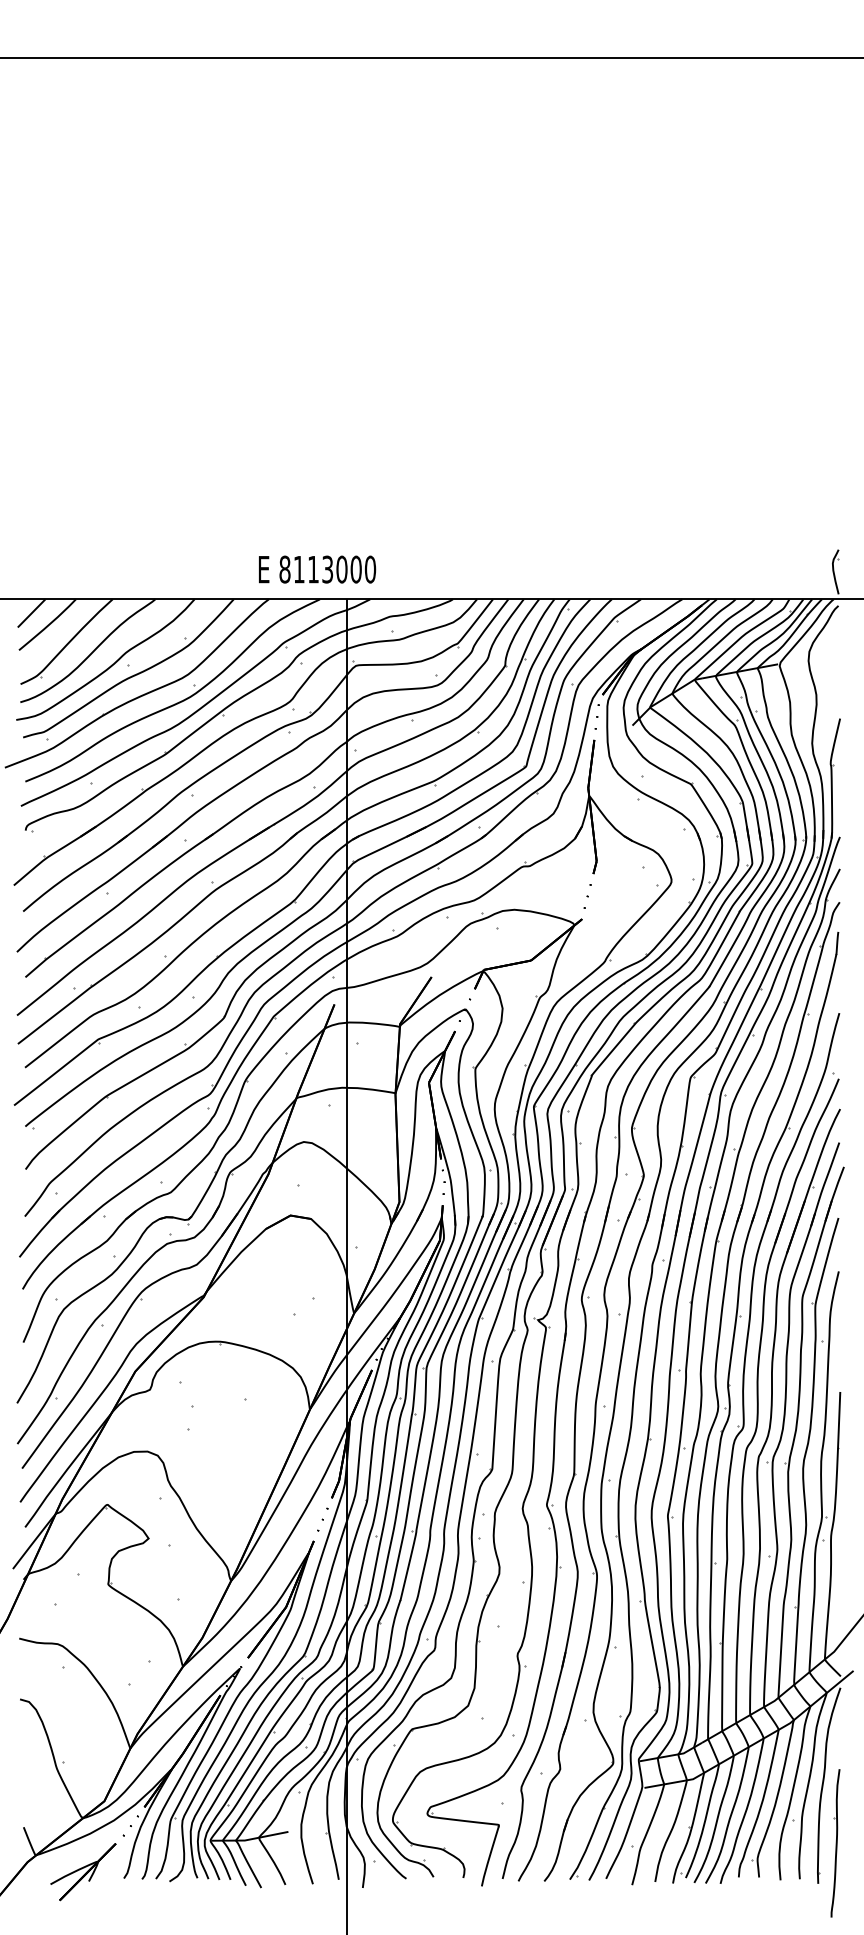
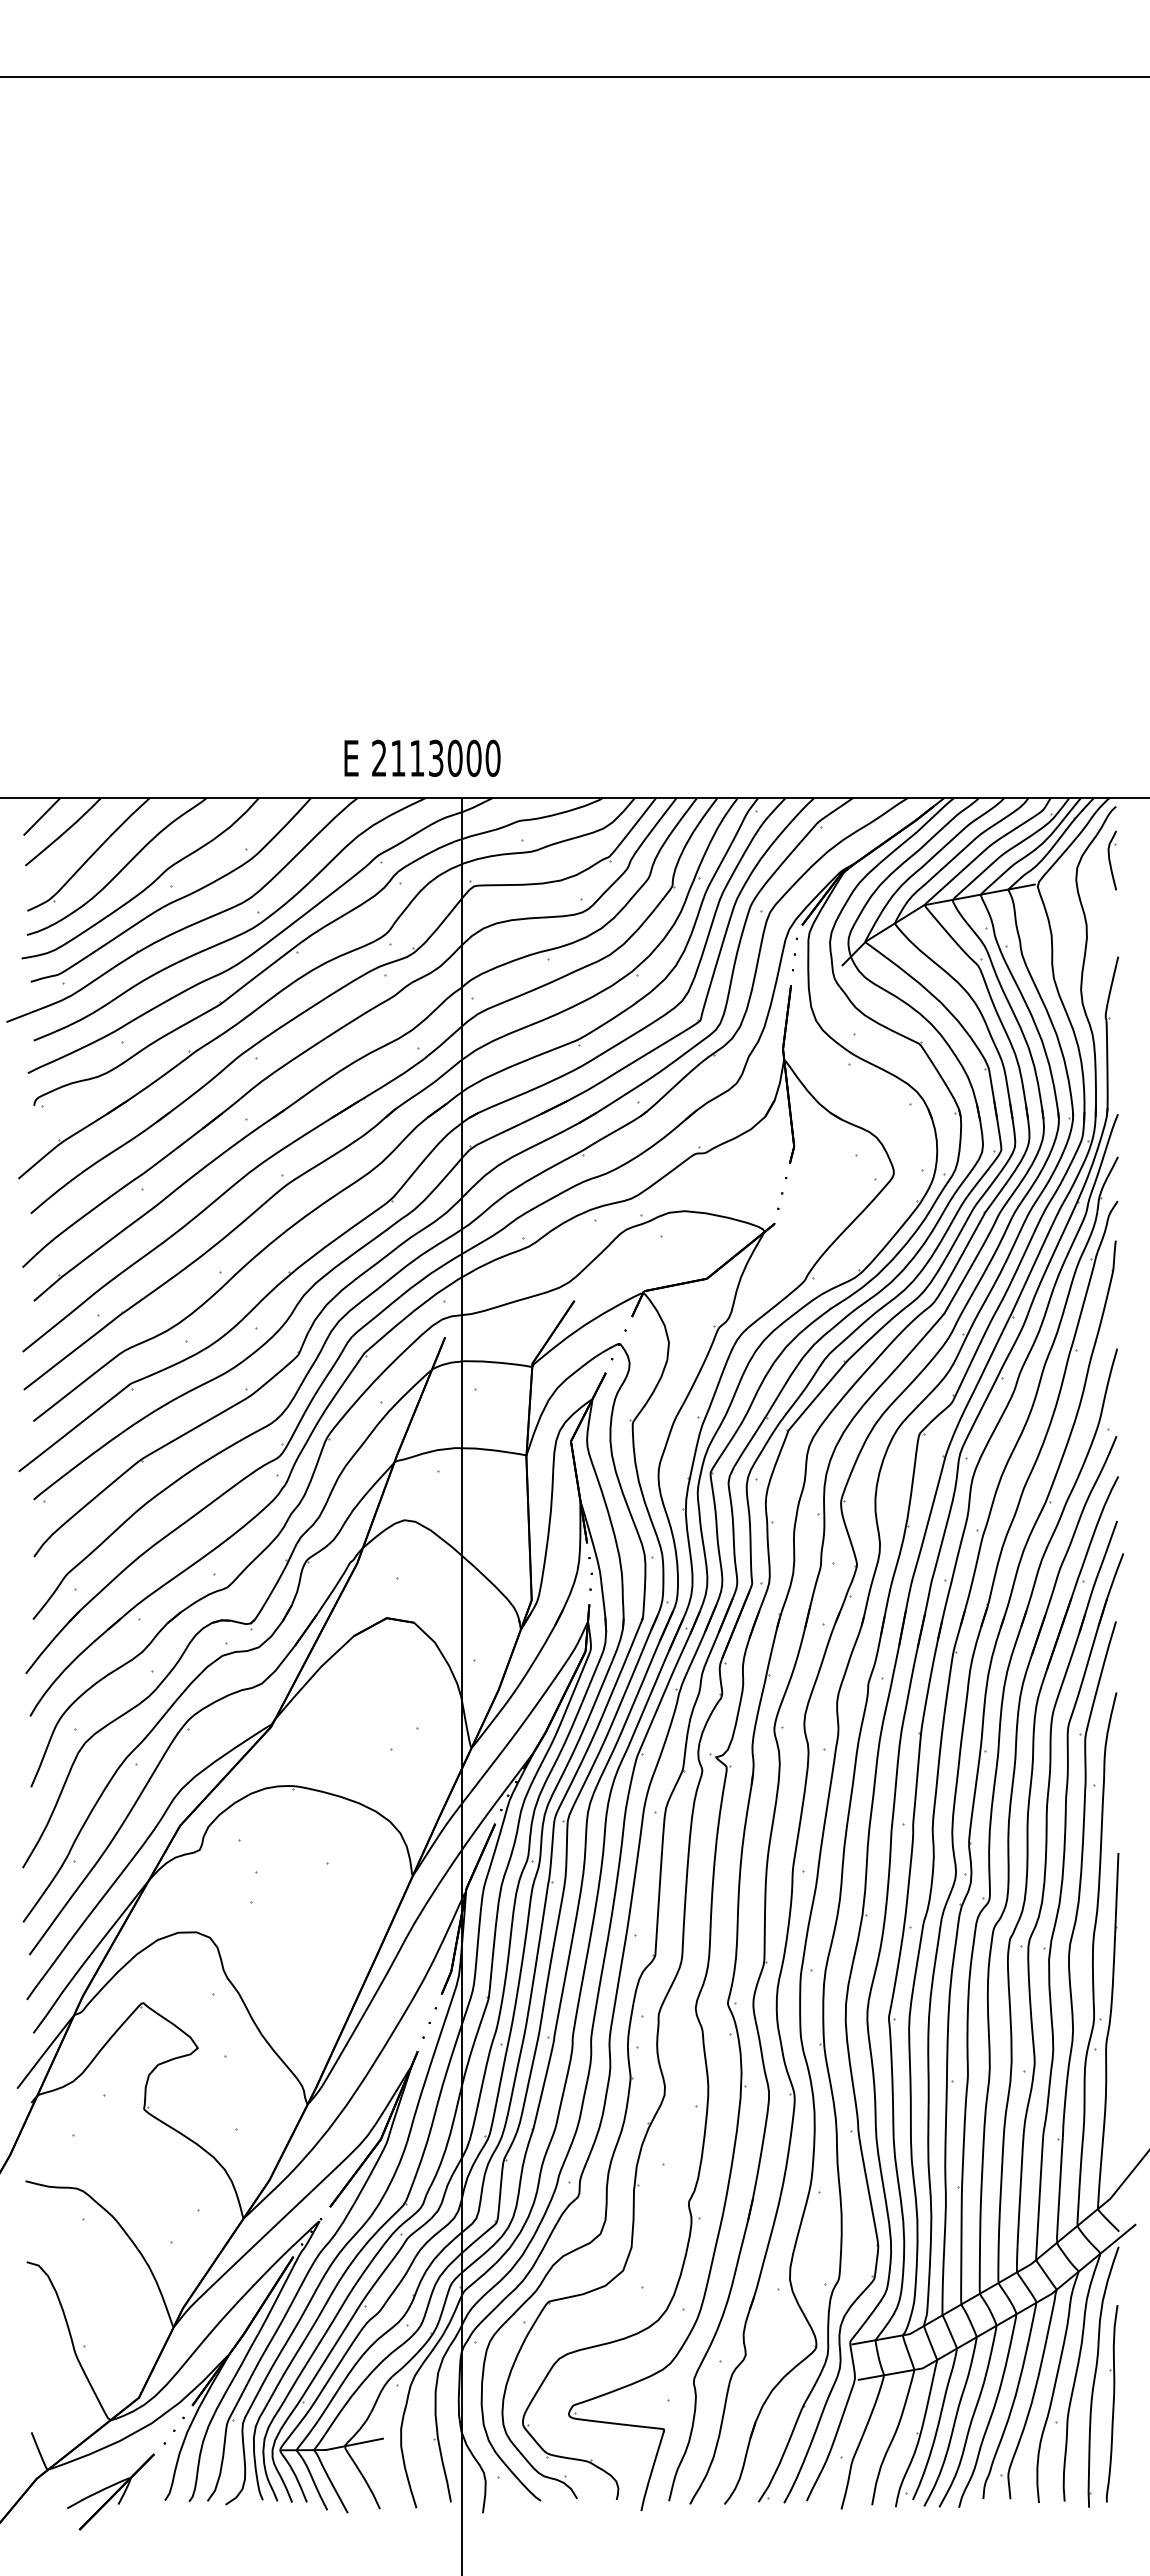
text: (285, 569) -> (379, 758), 8113000 -> 2113000
part: (835, 571) -> (1111, 860), moved
part: (835, 1843) -> (1111, 2403), moved

